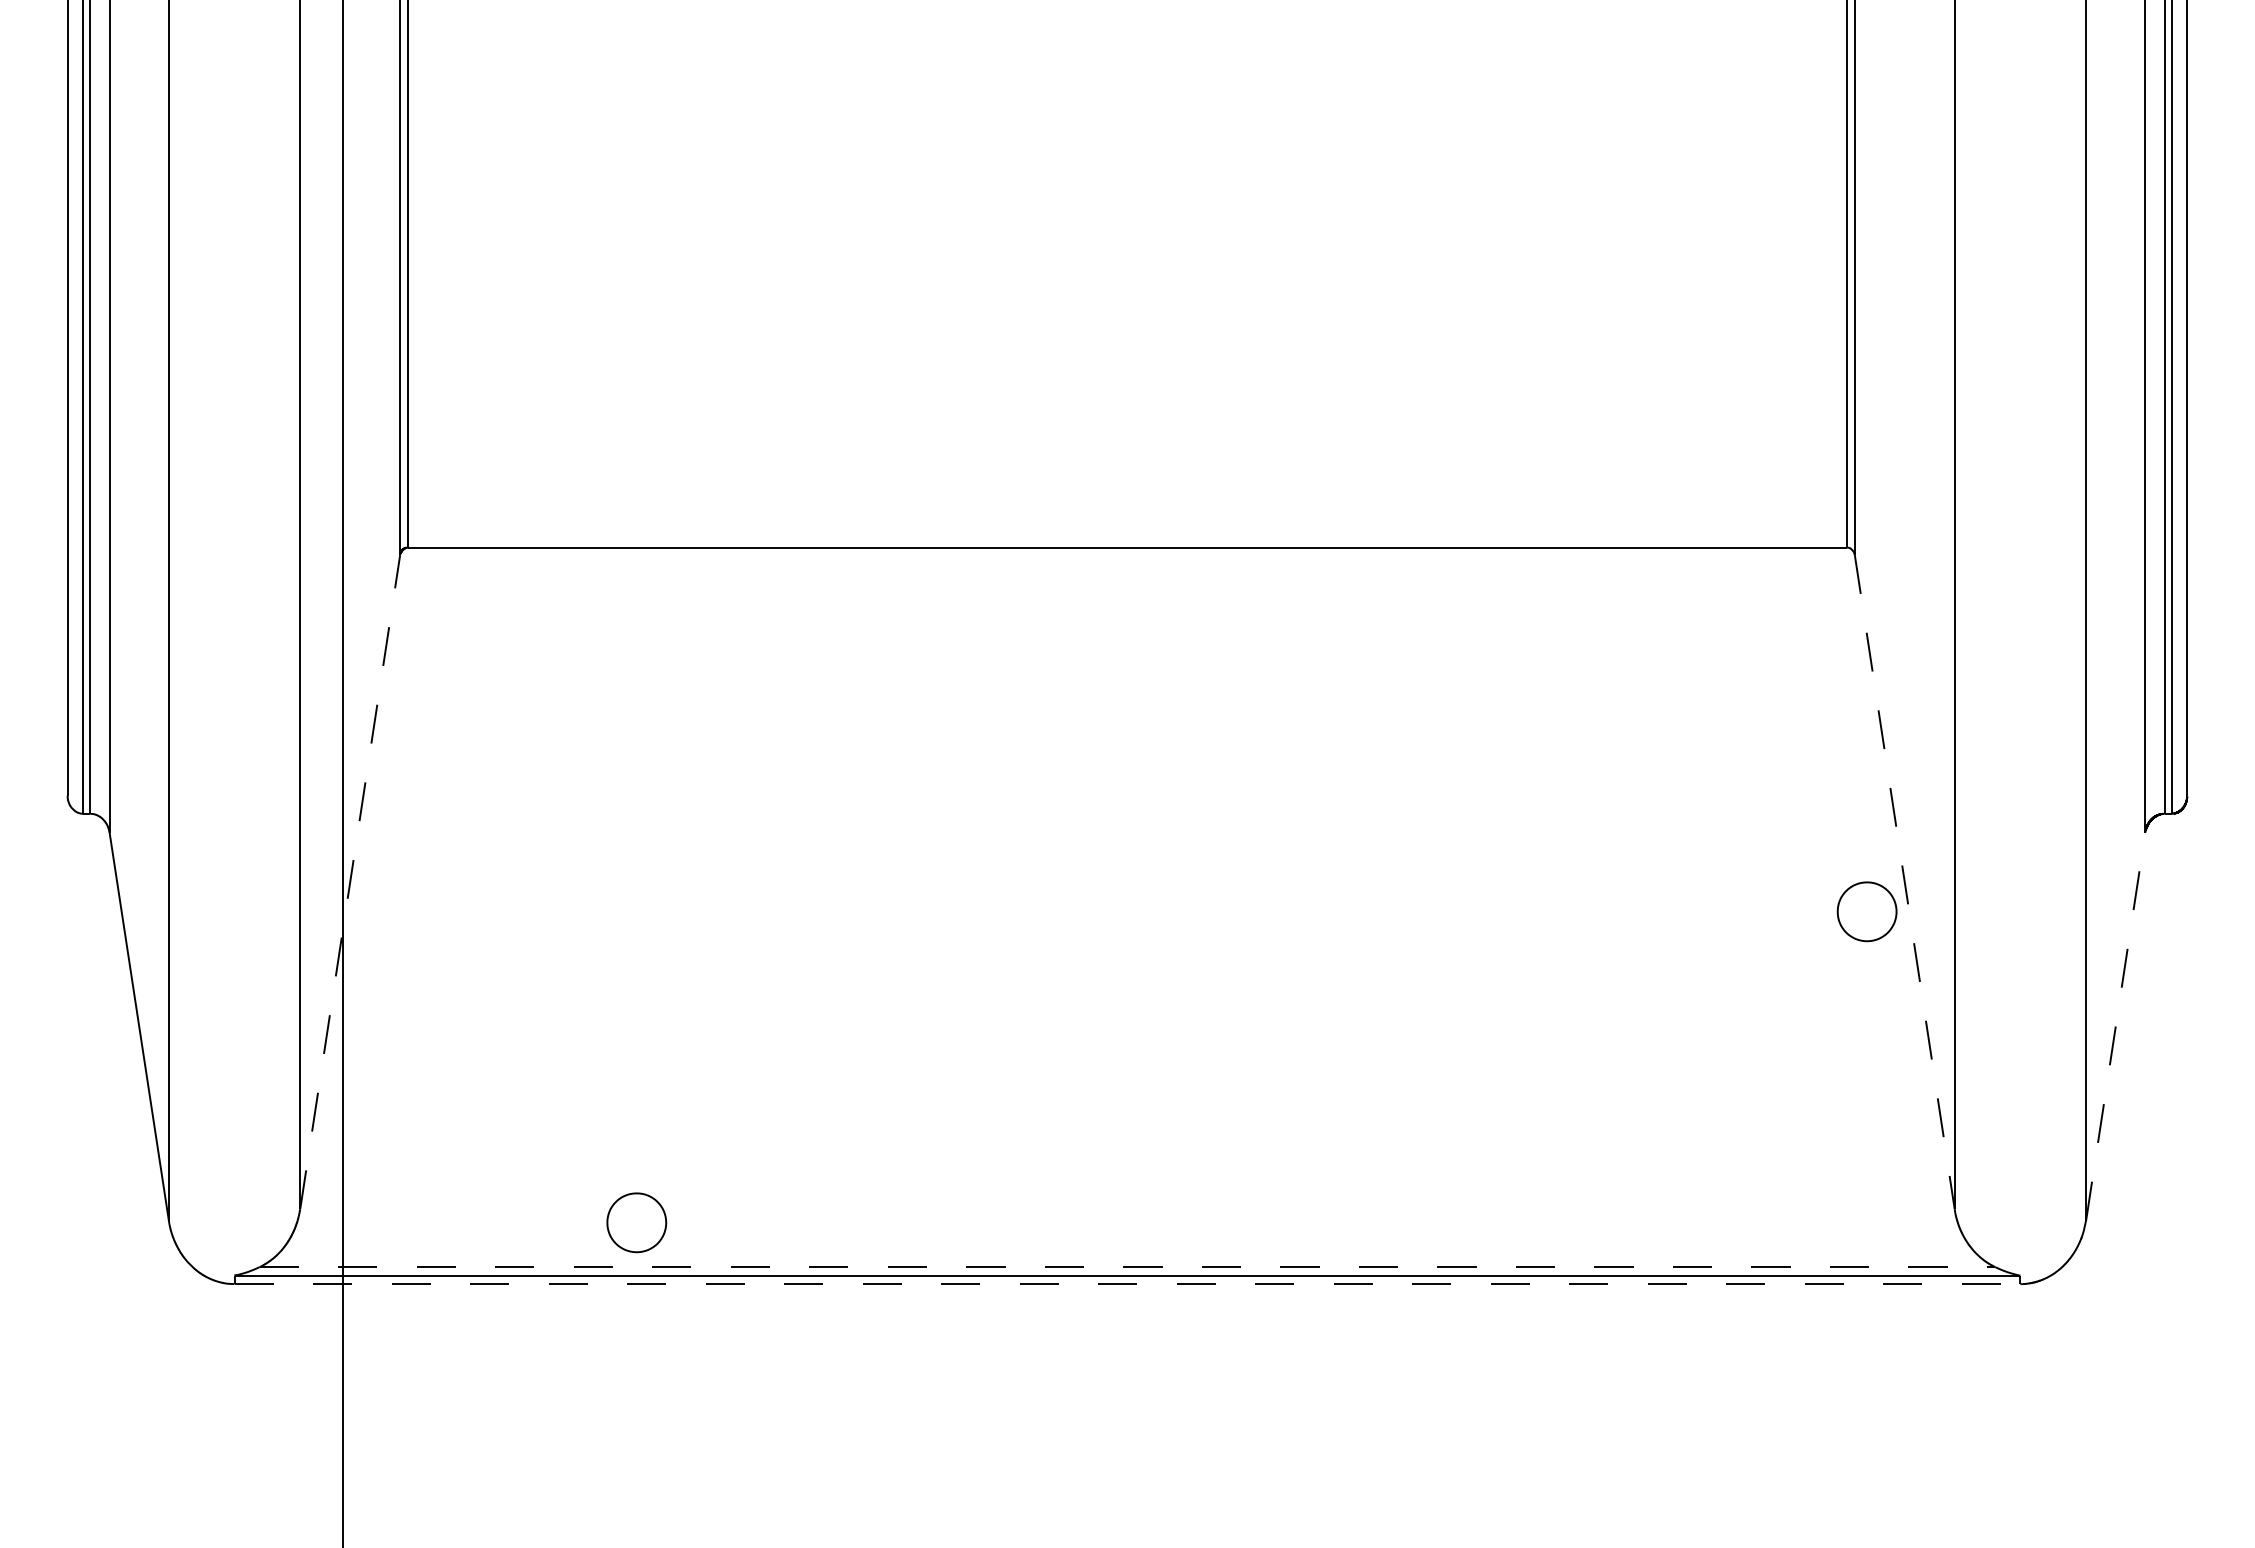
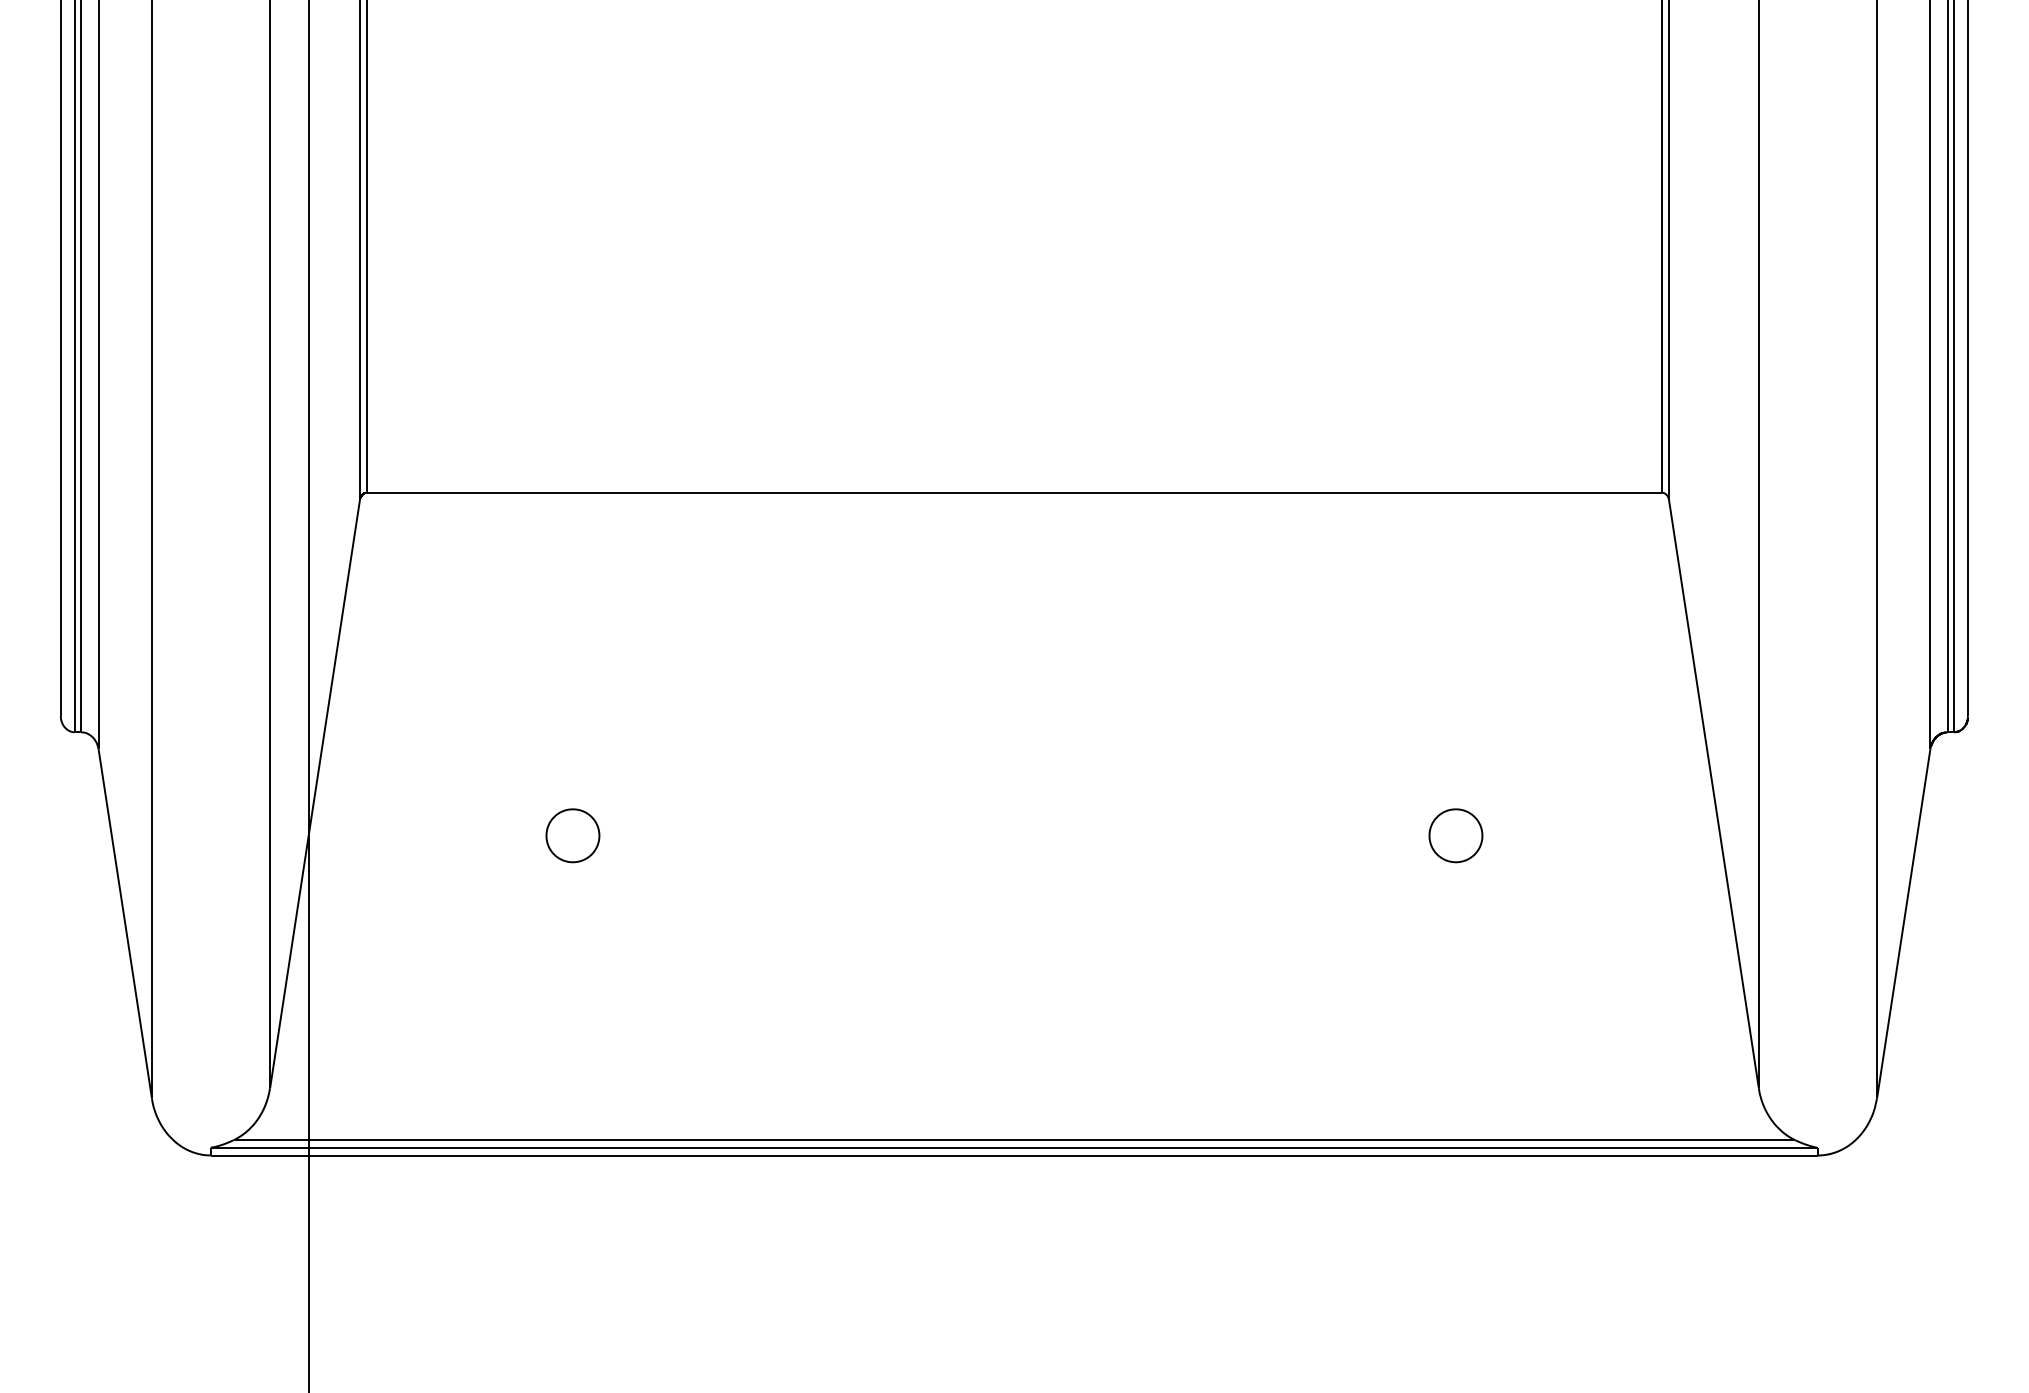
line: (350, 882) -> (315, 794), dashed -> solid
line: (1904, 882) -> (1713, 794), dashed -> solid
part: (1866, 911) -> (1455, 835), moved
line: (2115, 1026) -> (1903, 923), dashed -> solid
part: (636, 1222) -> (572, 835), moved
line: (1127, 1267) -> (1014, 1140), dashed -> solid
line: (1127, 1284) -> (1014, 1155), dashed -> solid

